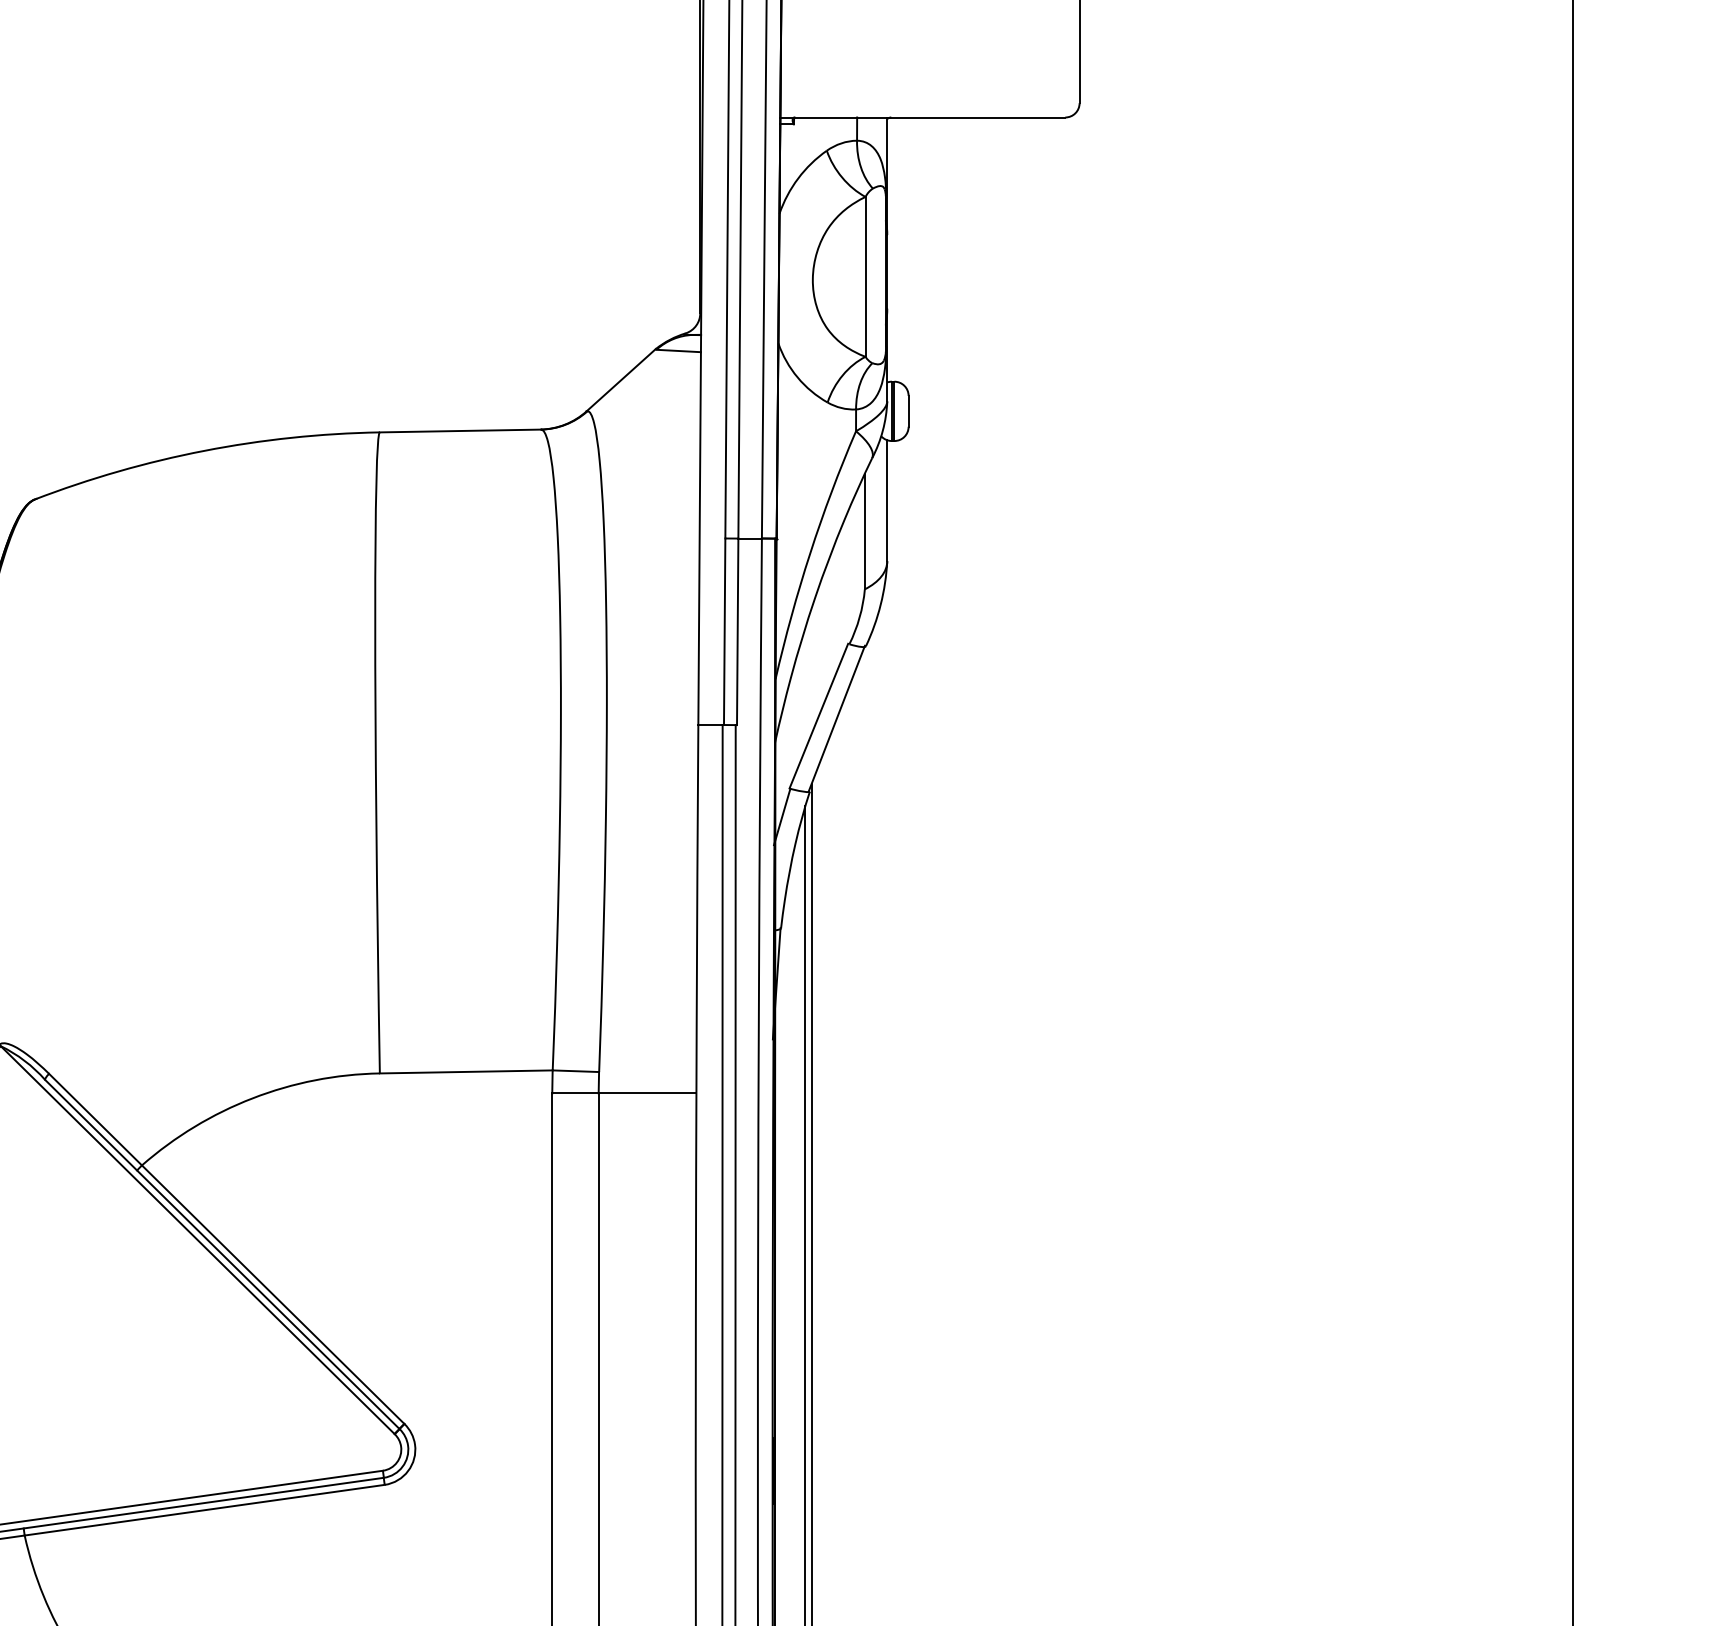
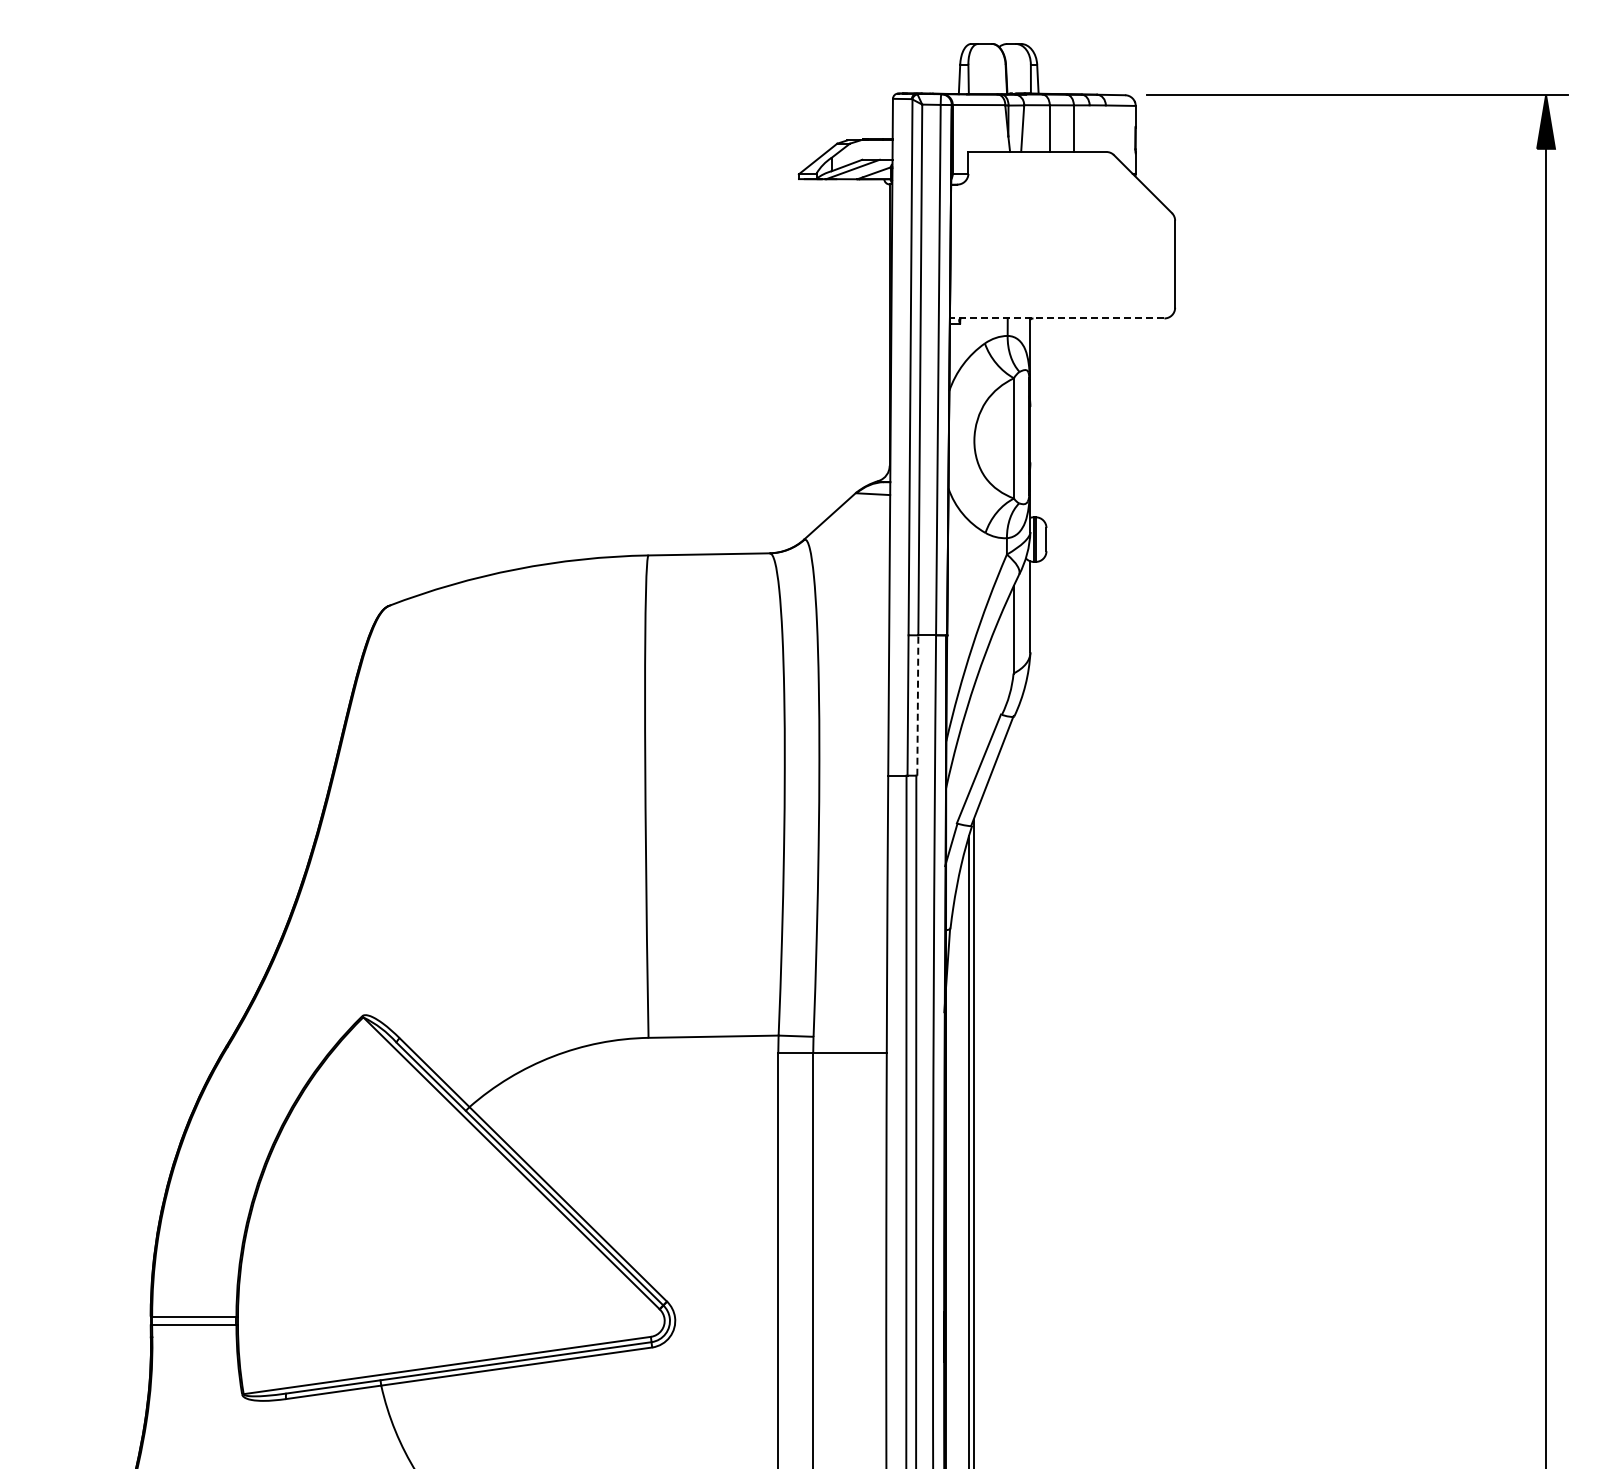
line: (921, 117) -> (1056, 318), solid -> dashed
line: (737, 631) -> (917, 705), solid -> dashed

